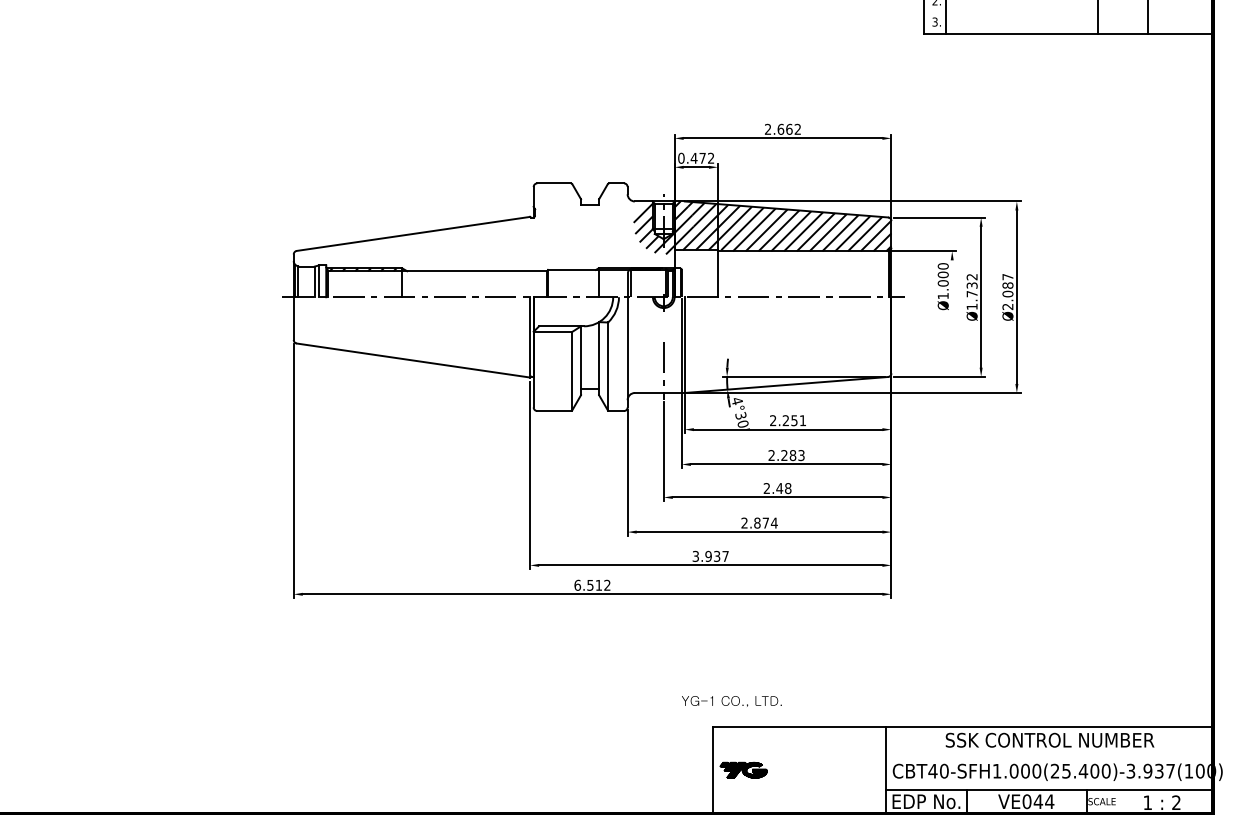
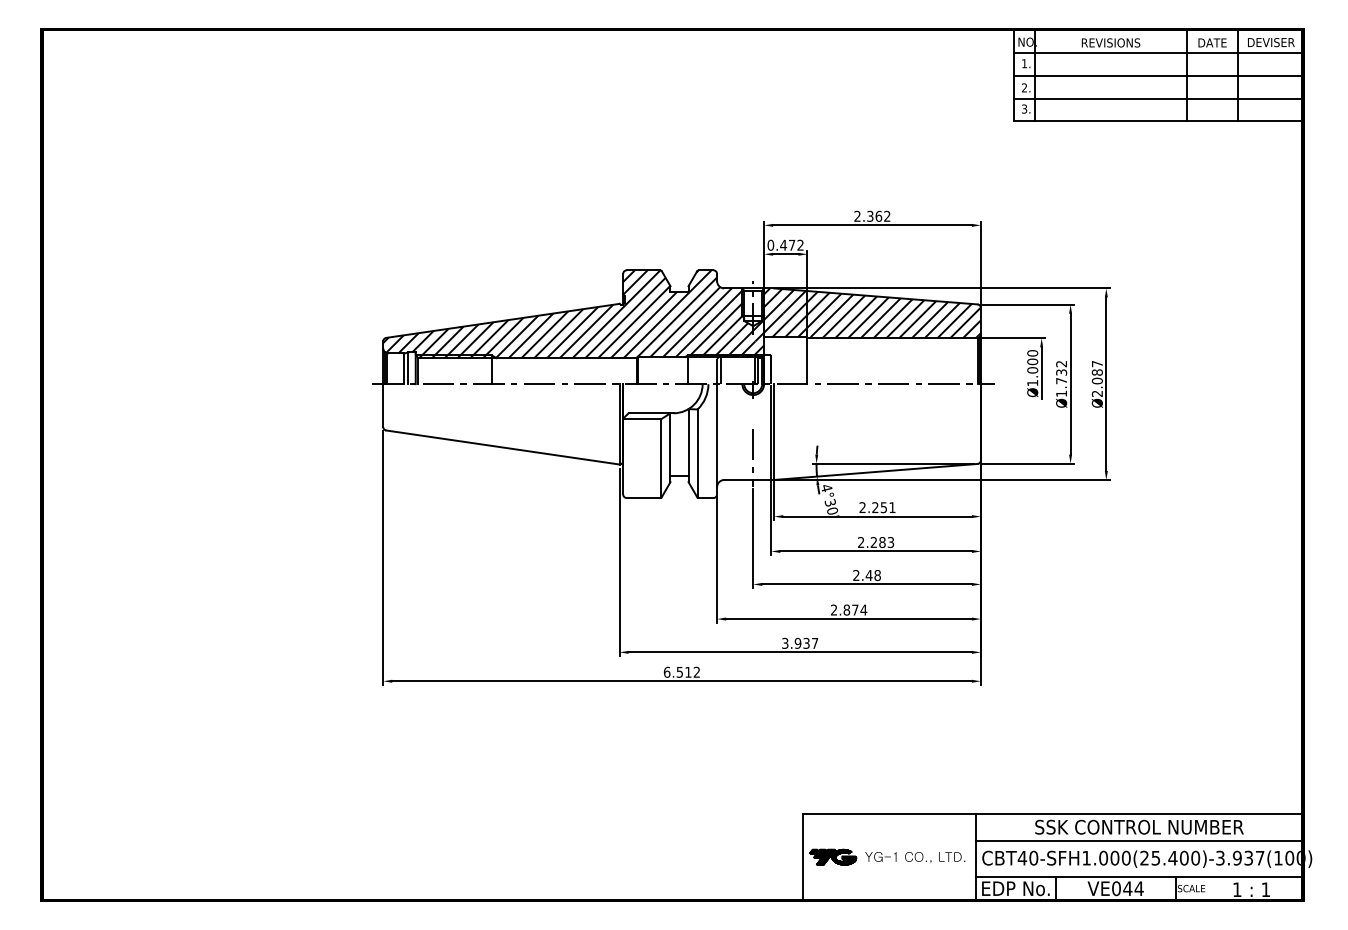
line: (1068, 11) -> (1157, 98), added
text: (781, 128) -> (870, 215), 2.662 -> 2.362
hatch: (484, 227) -> (573, 314), added
line: (952, 285) -> (1041, 372), added
text: (732, 701) -> (915, 857), moved
line: (1049, 753) -> (1138, 840), added
text: (1176, 802) -> (1265, 889), 2 -> 1

